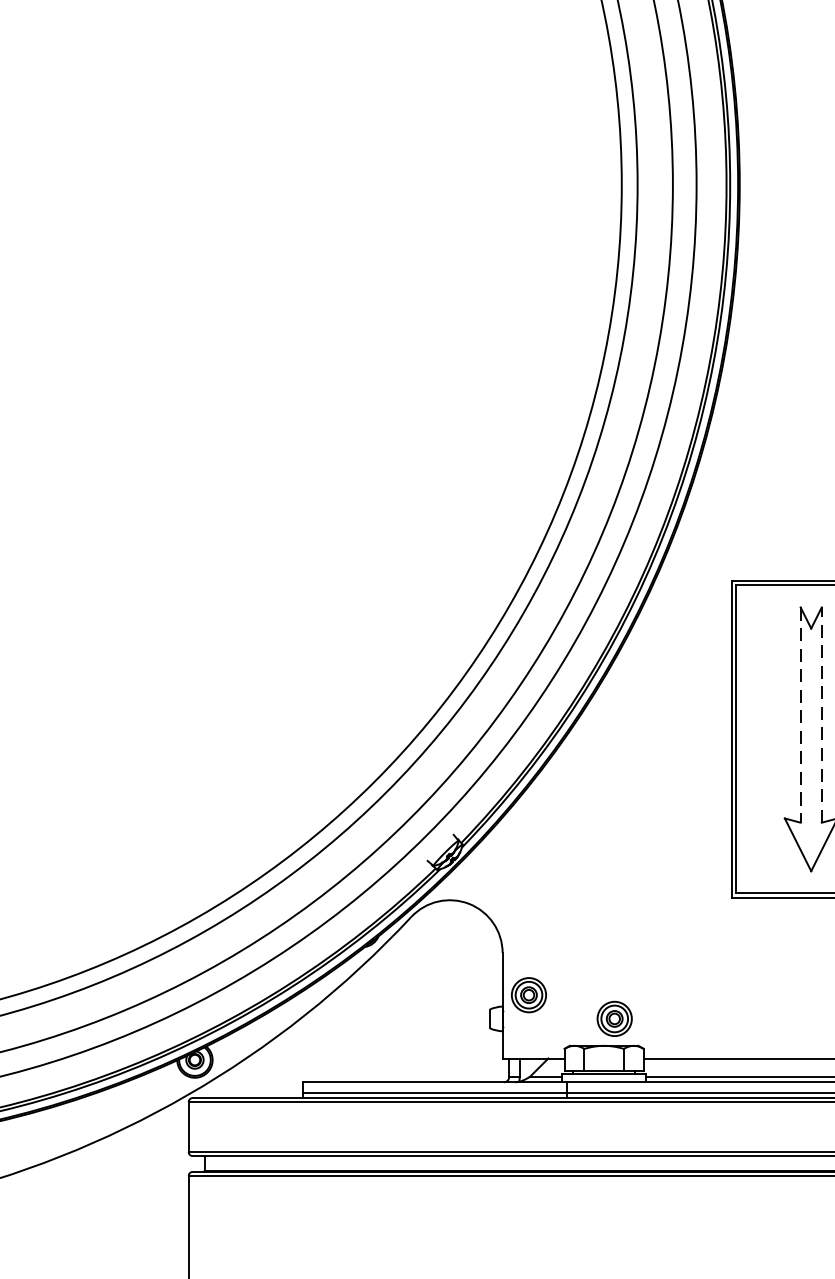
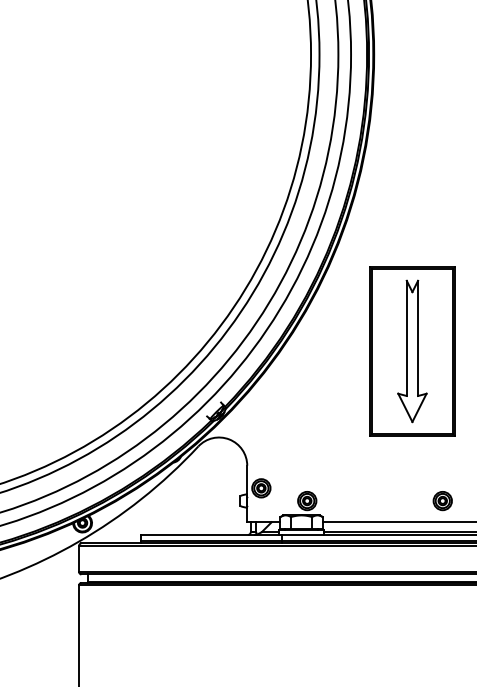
line: (800, 715) -> (406, 338), dashed -> solid
line: (822, 715) -> (418, 338), dashed -> solid

